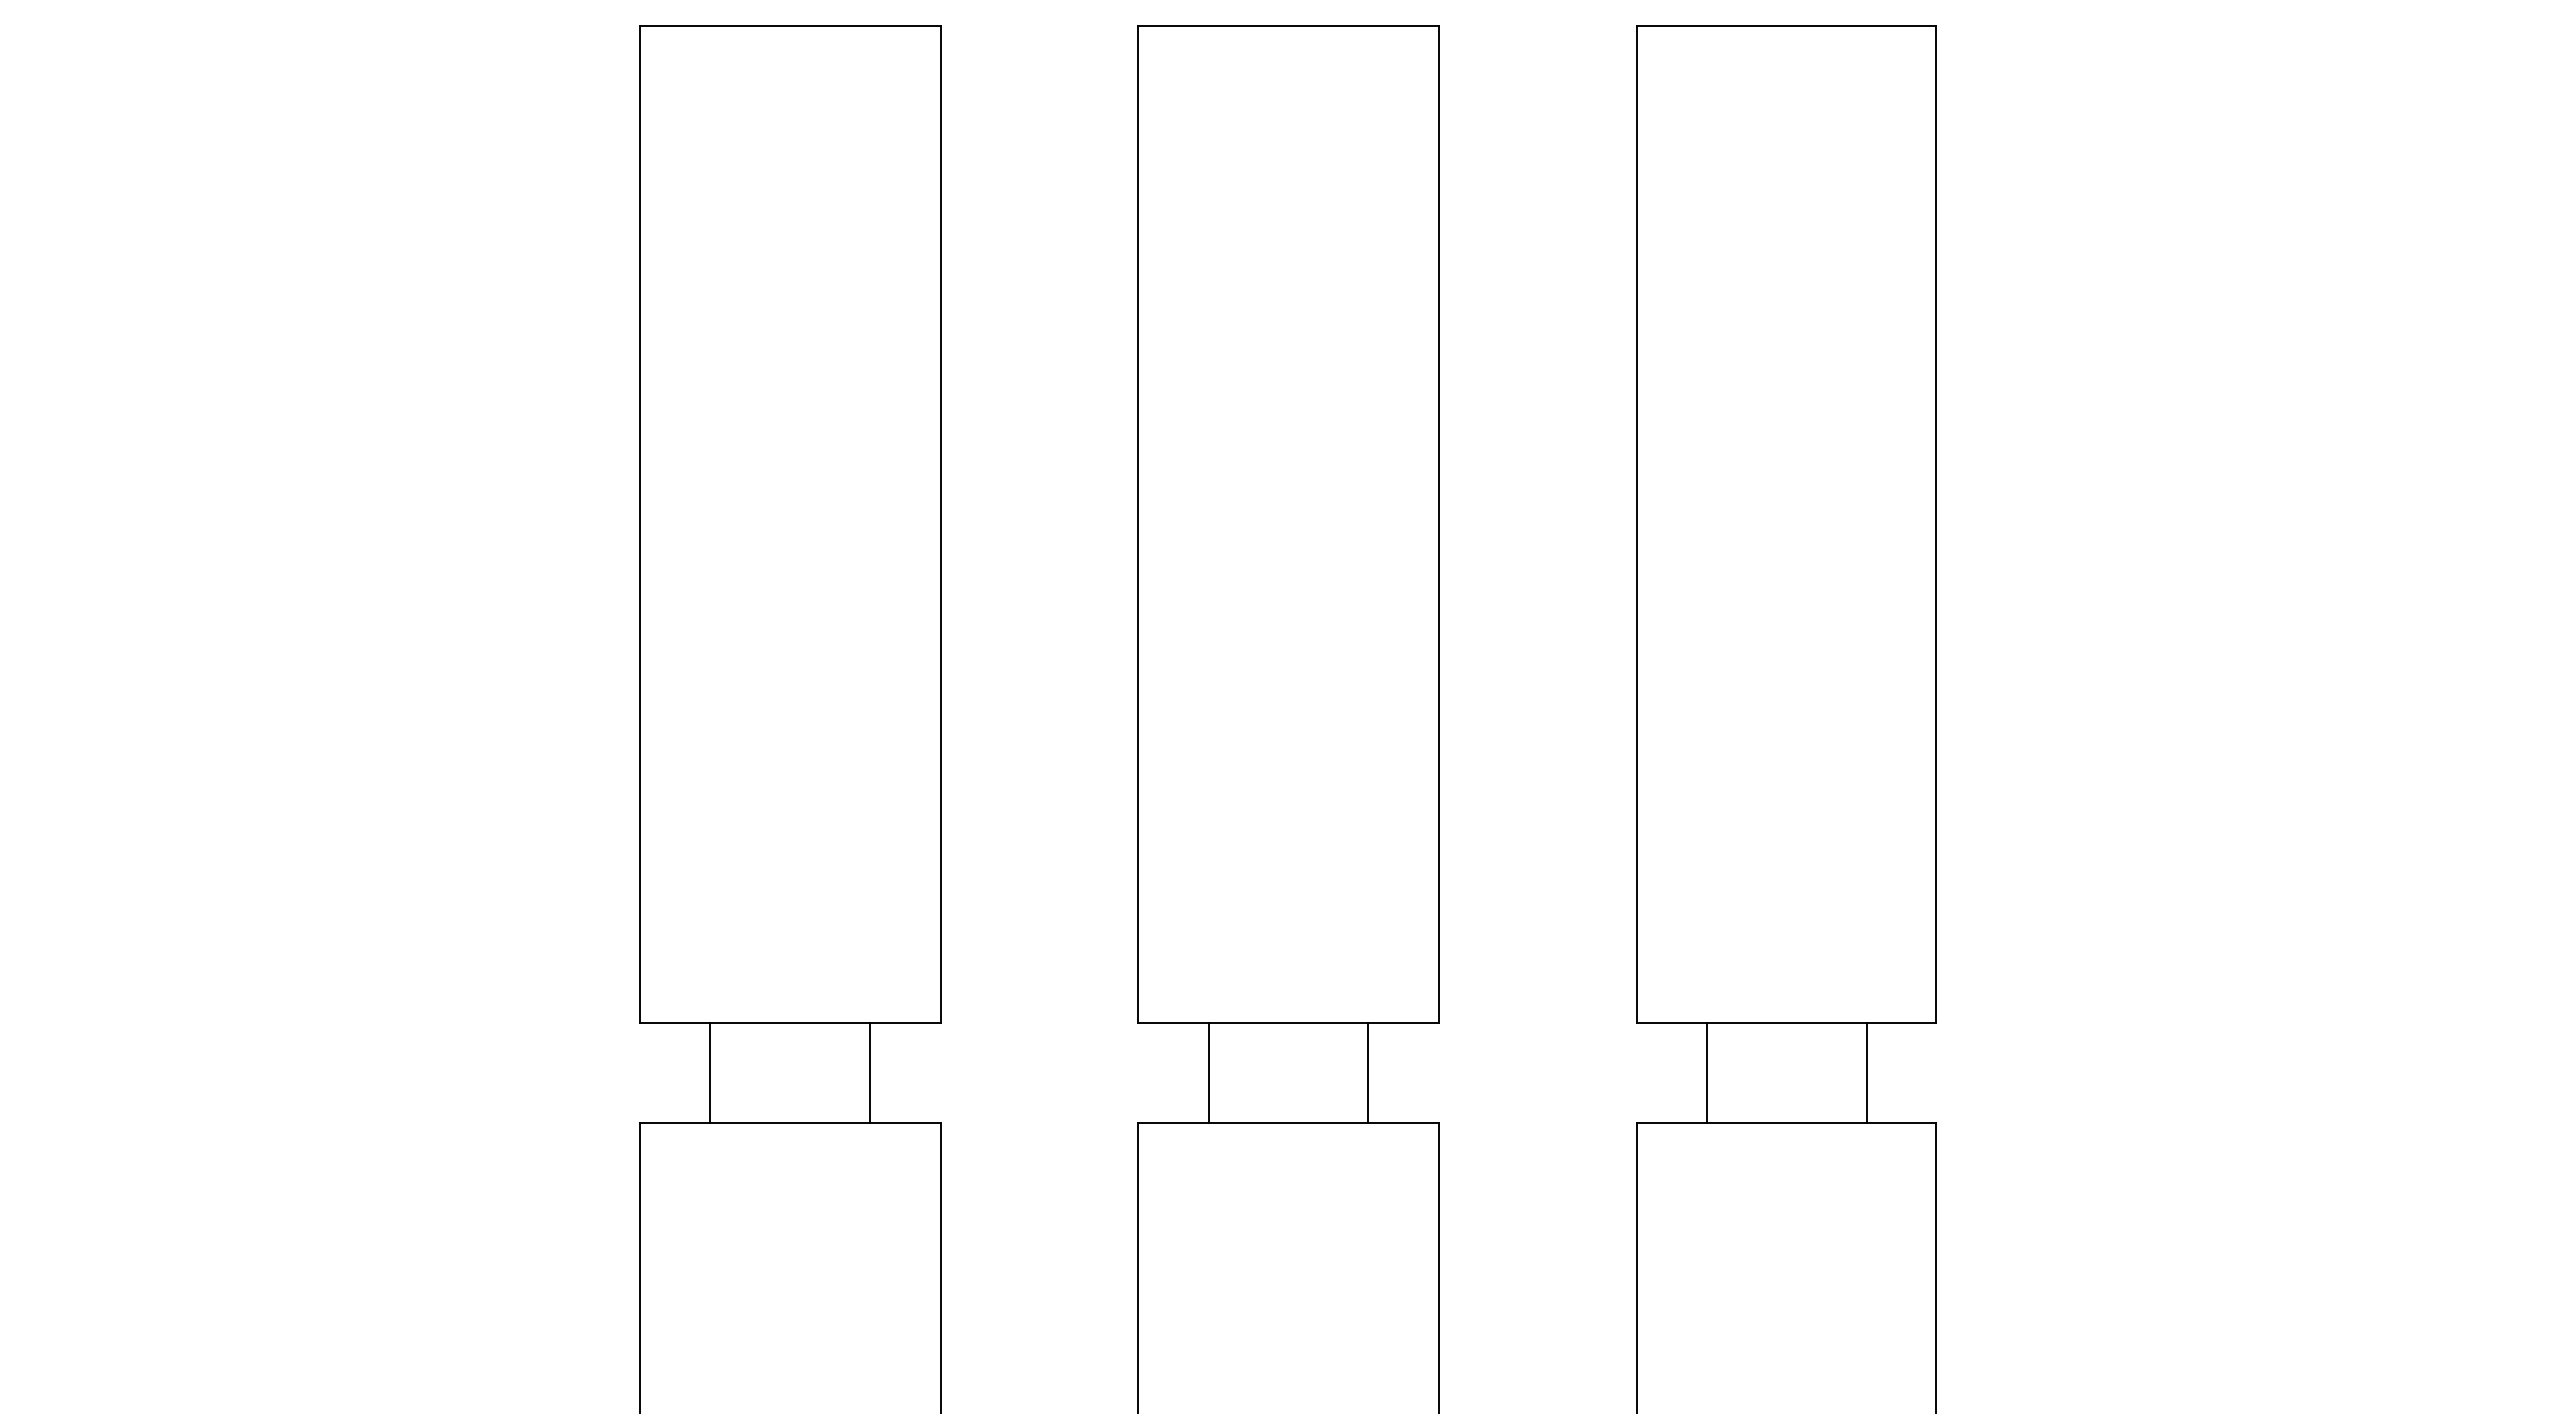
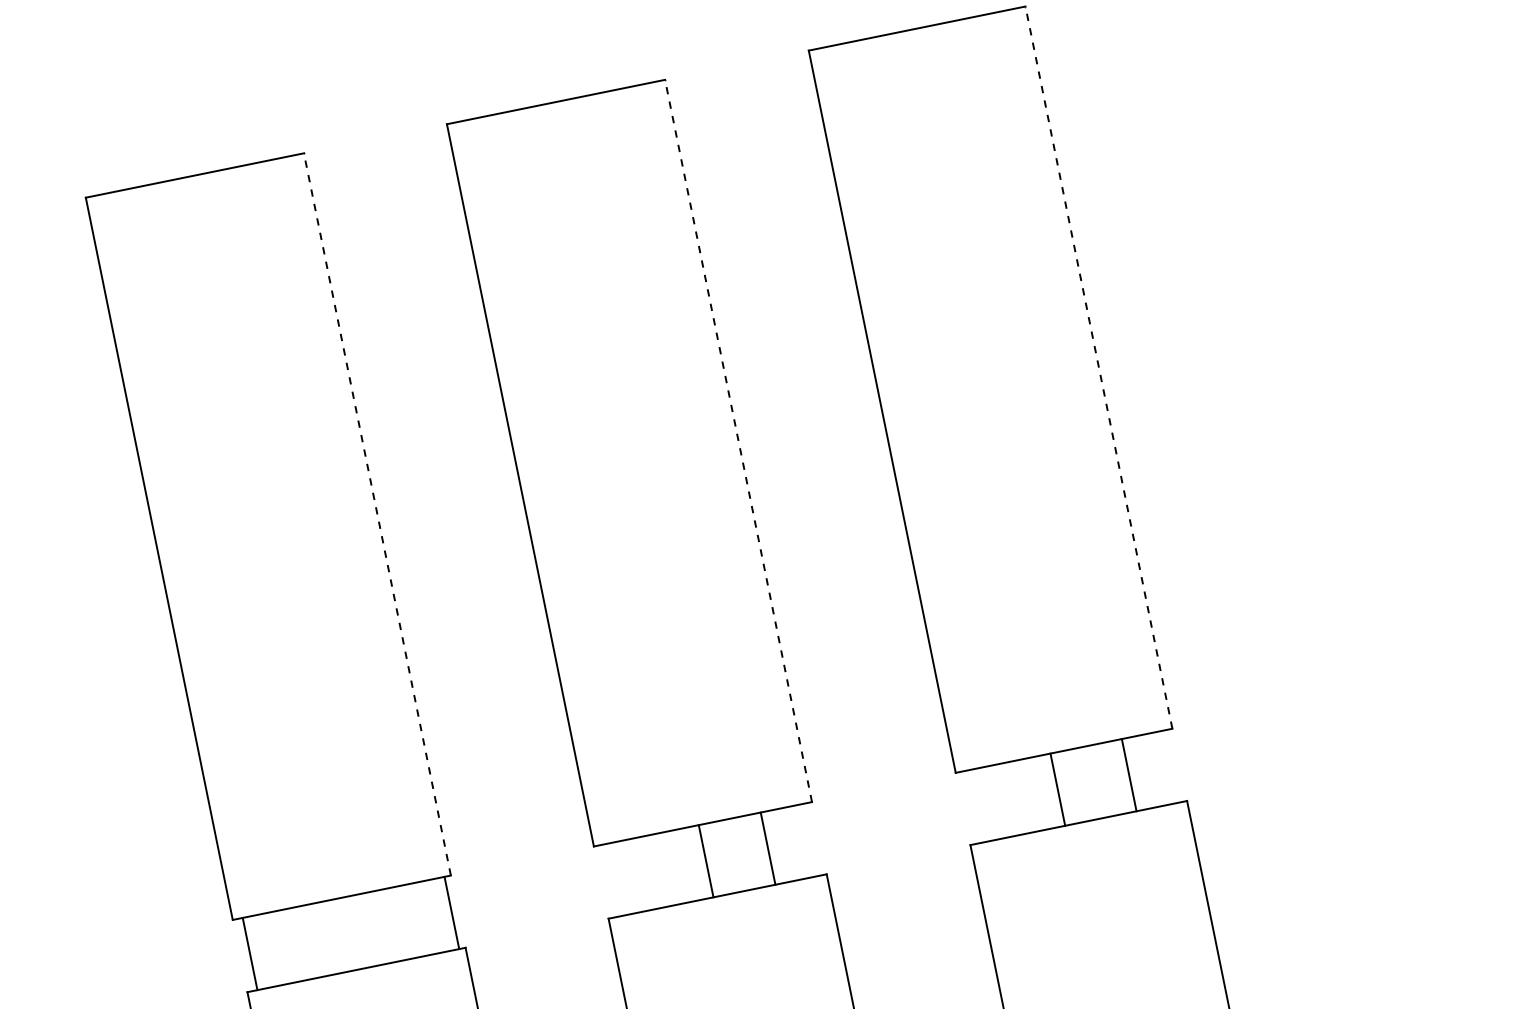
line: (940, 524) -> (377, 514), solid -> dashed
line: (1439, 524) -> (738, 440), solid -> dashed
line: (1936, 524) -> (1099, 367), solid -> dashed
line: (710, 1072) -> (250, 953), moved
line: (869, 1072) -> (451, 912), moved
line: (1208, 1072) -> (705, 861), moved
line: (1707, 1072) -> (1058, 789), moved

